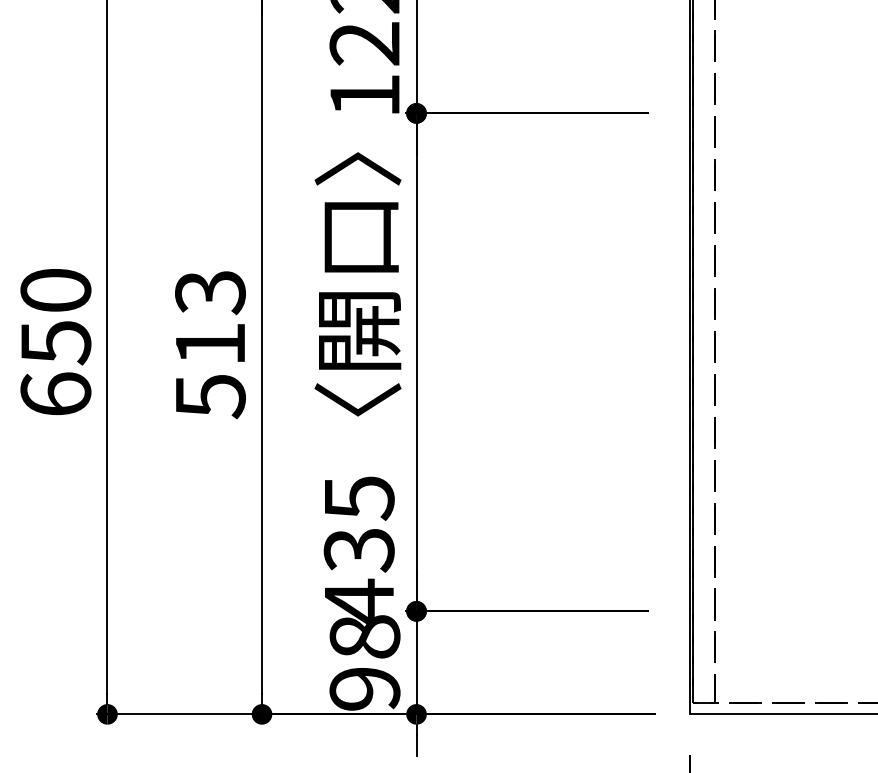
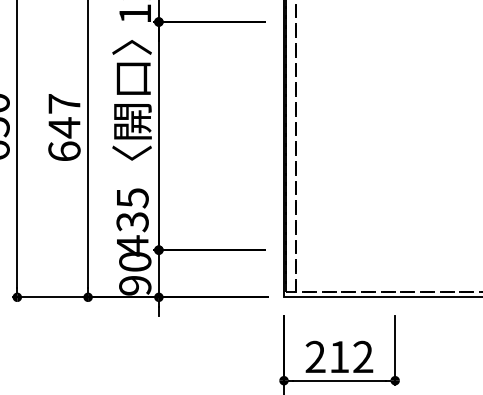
text: (210, 343) -> (64, 127), 513 -> 647
text: (365, 636) -> (135, 261), 98 -> 90

